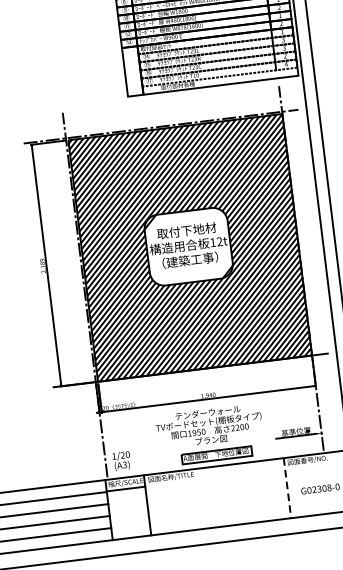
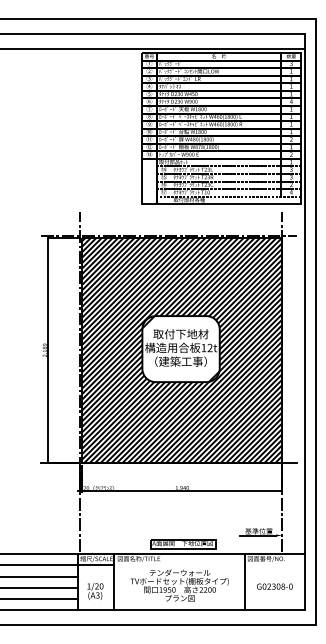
text: (209, 426) -> (179, 585), moved
text: (121, 460) -> (95, 591), moved
line: (287, 488) -> (244, 582), dashed -> solid

